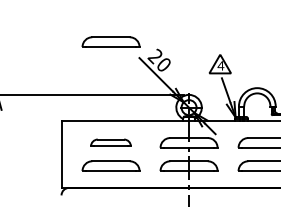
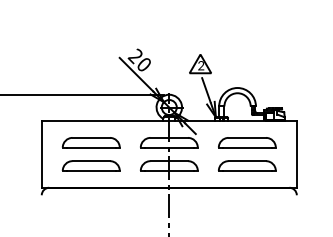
part: (110, 41) -> (90, 41), removed
text: (220, 65) -> (200, 65), 4 -> 2
part: (110, 142) -> (90, 142), size x1.43

